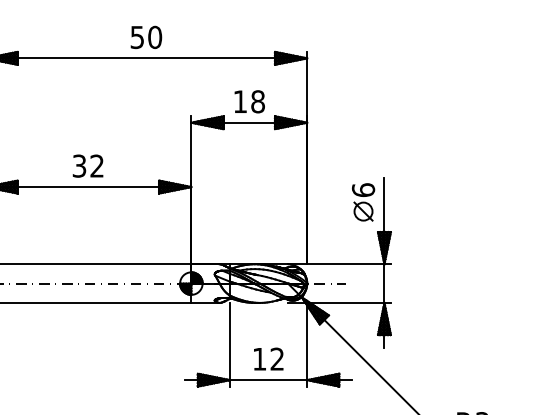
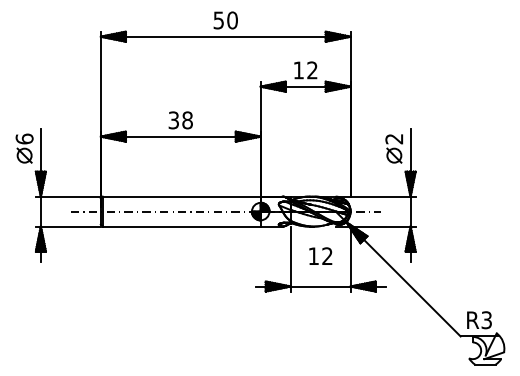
text: (258, 101) -> (312, 70), 18 -> 12
text: (97, 166) -> (187, 120), 32 -> 38
text: (363, 189) -> (394, 138), 6 -> 2
text: (268, 358) -> (320, 255), moved

